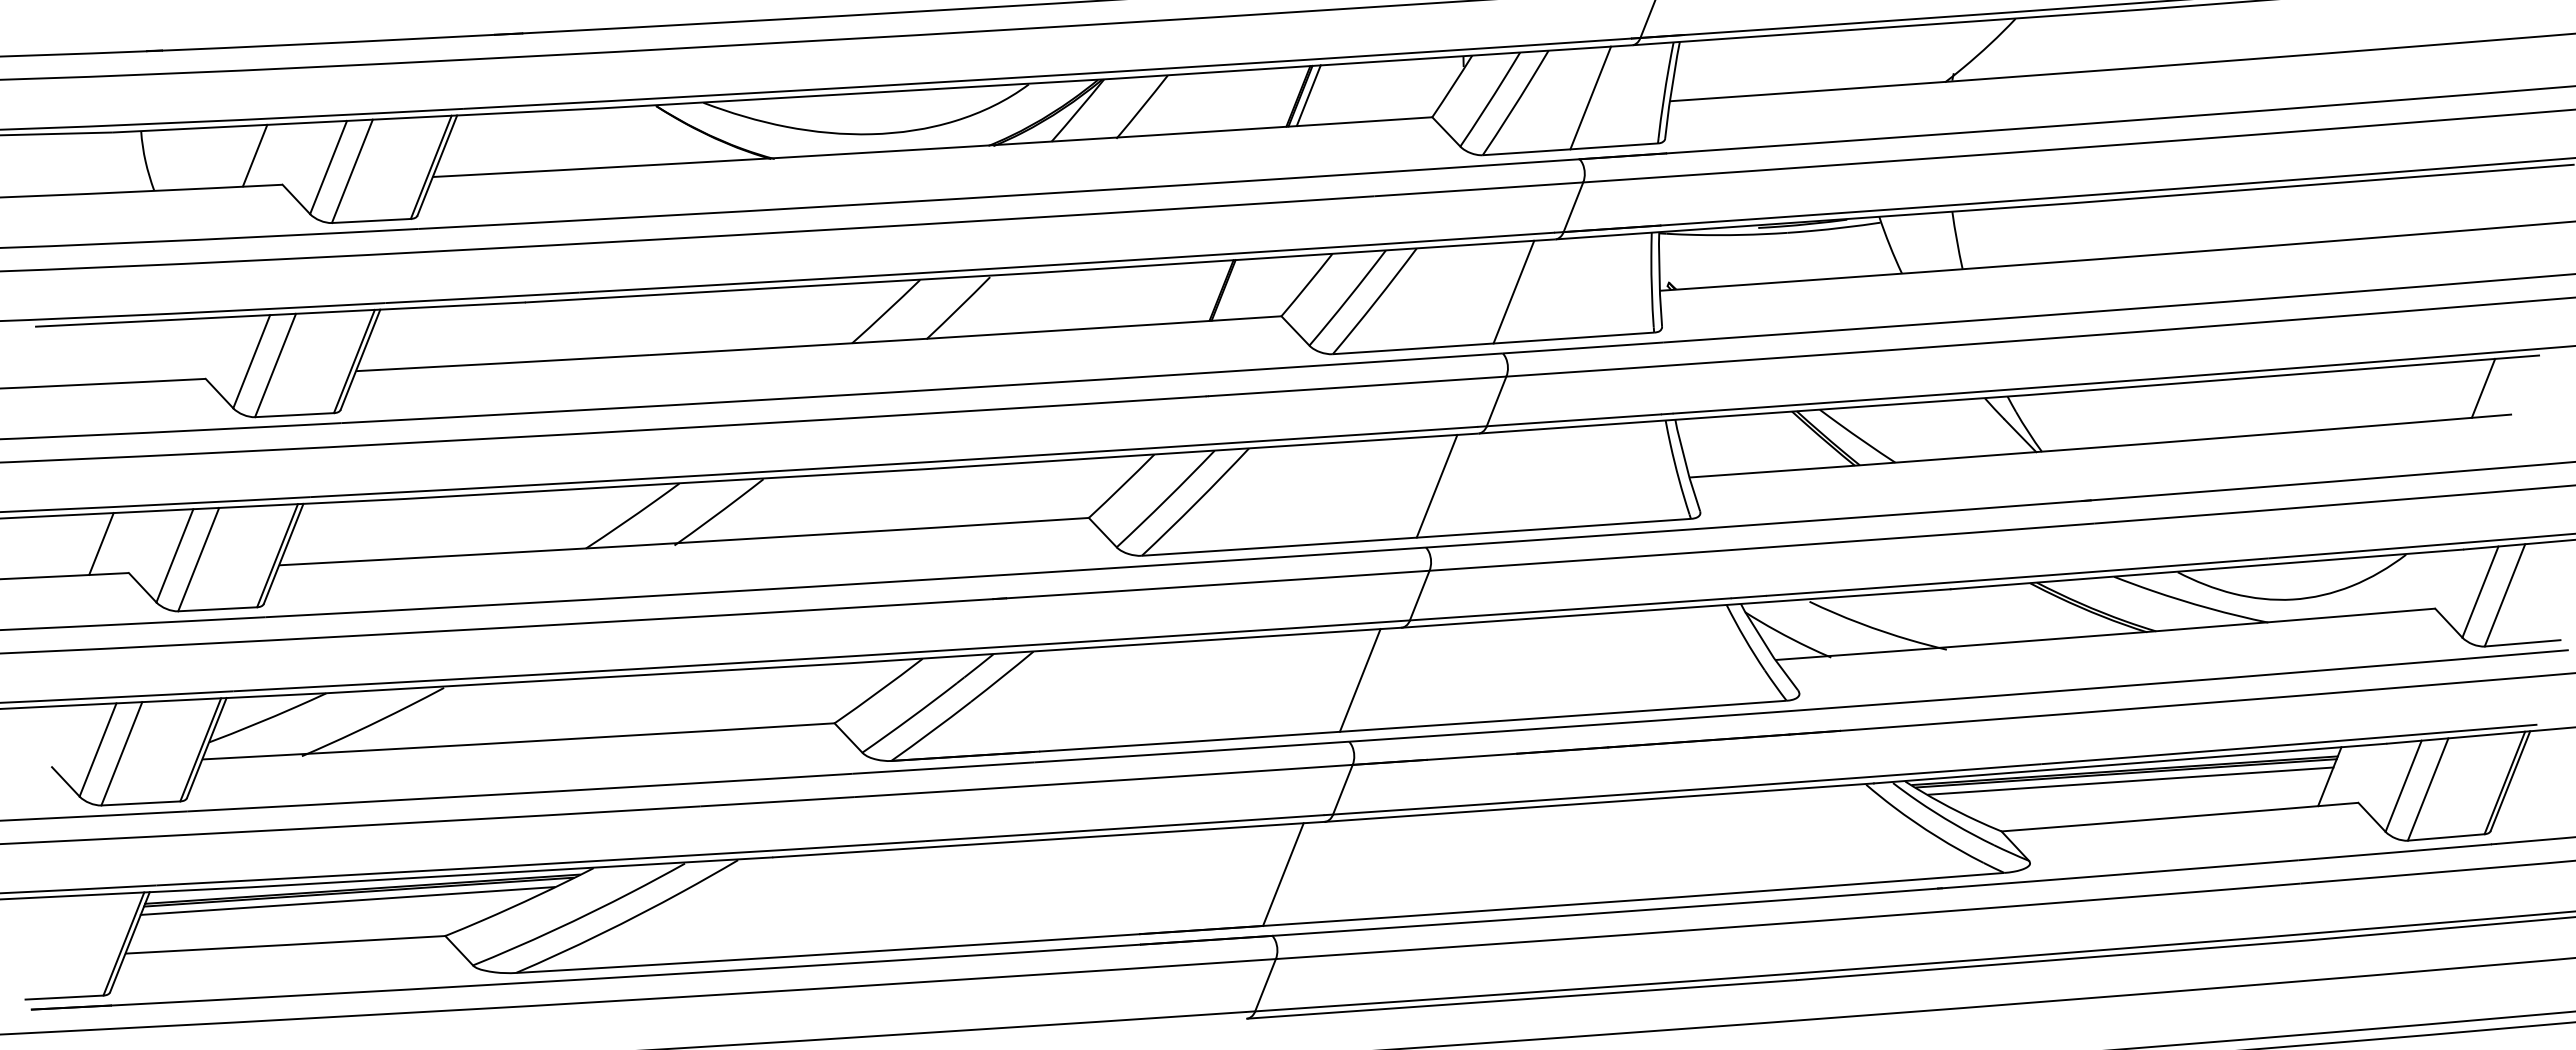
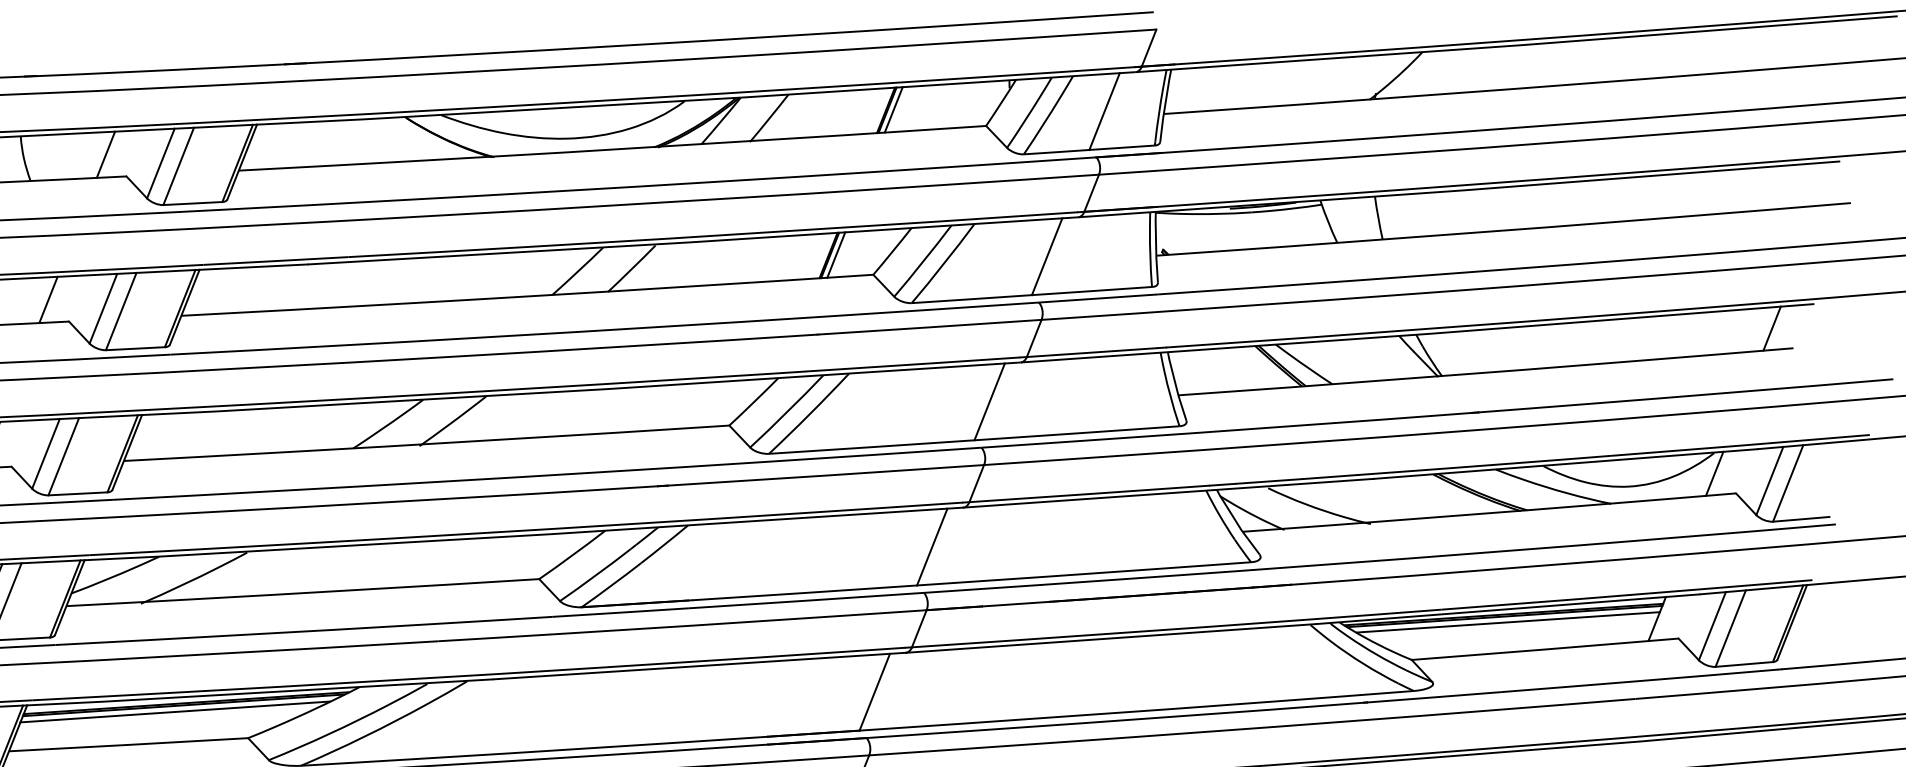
line: (1231, 289) -> (835, 254), added
line: (178, 349) -> (48, 299), added
line: (2406, 582) -> (1714, 473), added

